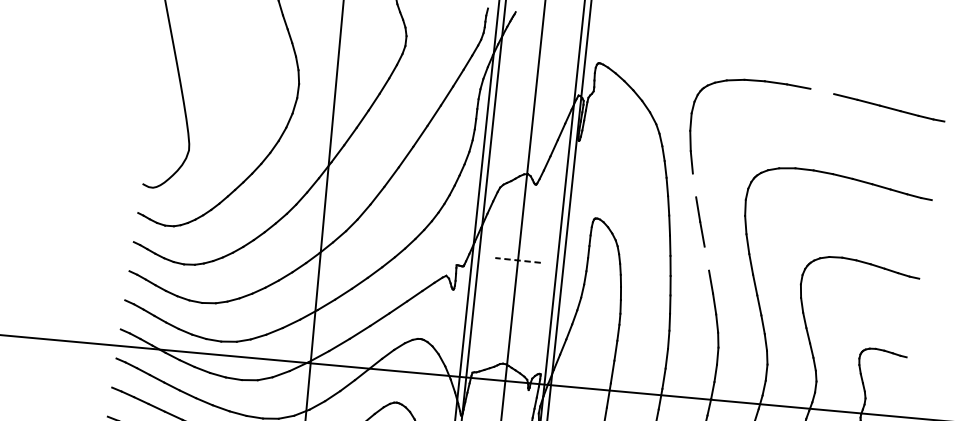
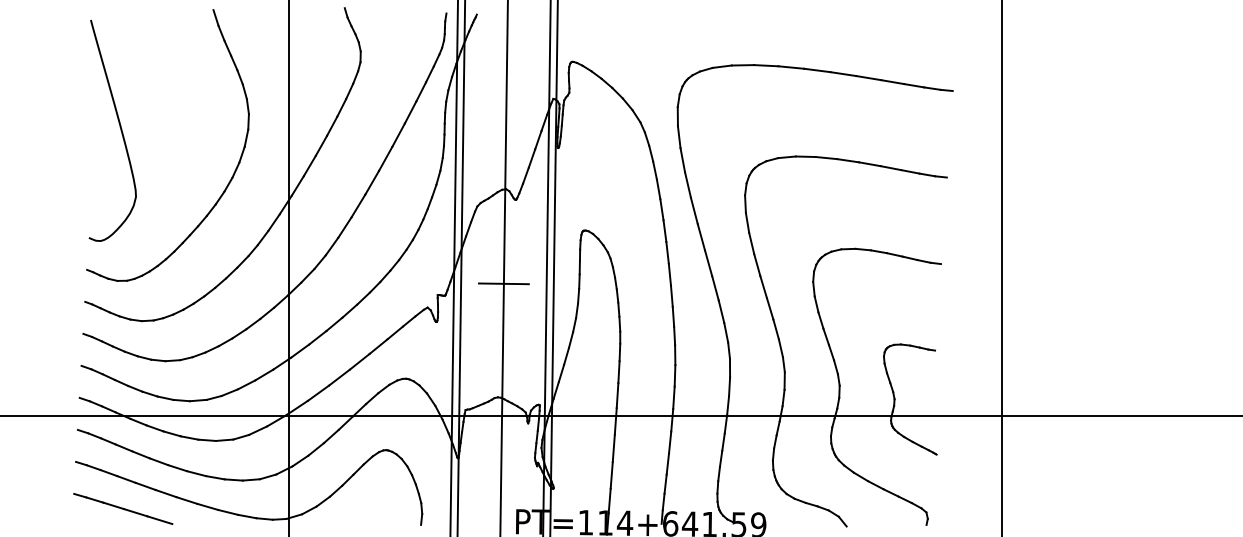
line: (822, 91) -> (817, 70), added
line: (694, 184) -> (687, 184), added
line: (706, 258) -> (708, 263), added
line: (517, 260) -> (503, 283), dashed -> solid

